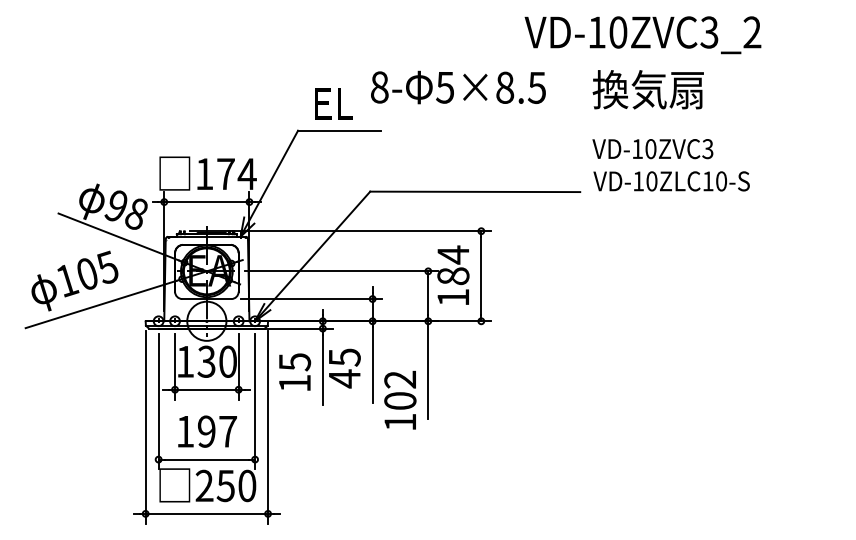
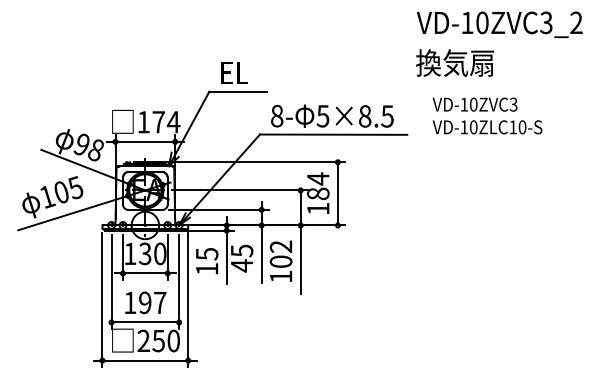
text: (642, 35) -> (499, 24), moved
text: (458, 87) -> (332, 116), moved
text: (652, 149) -> (474, 104), moved
text: (671, 181) -> (487, 127), moved
text: (400, 400) -> (281, 261), moved

